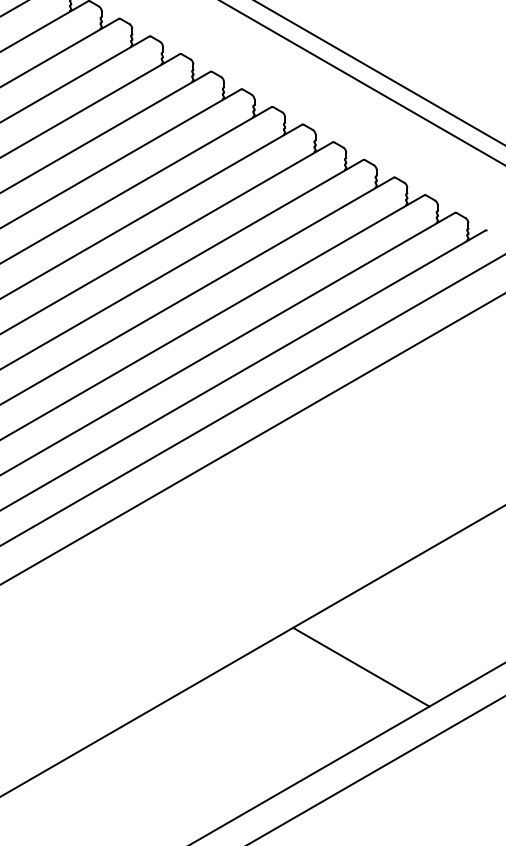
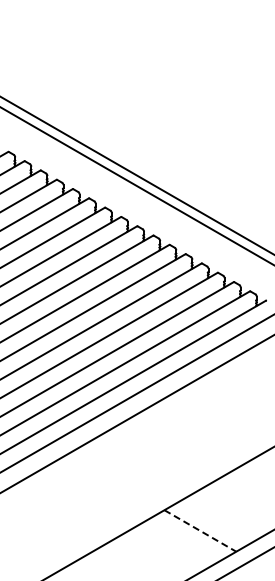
line: (361, 668) -> (200, 531), solid -> dashed

